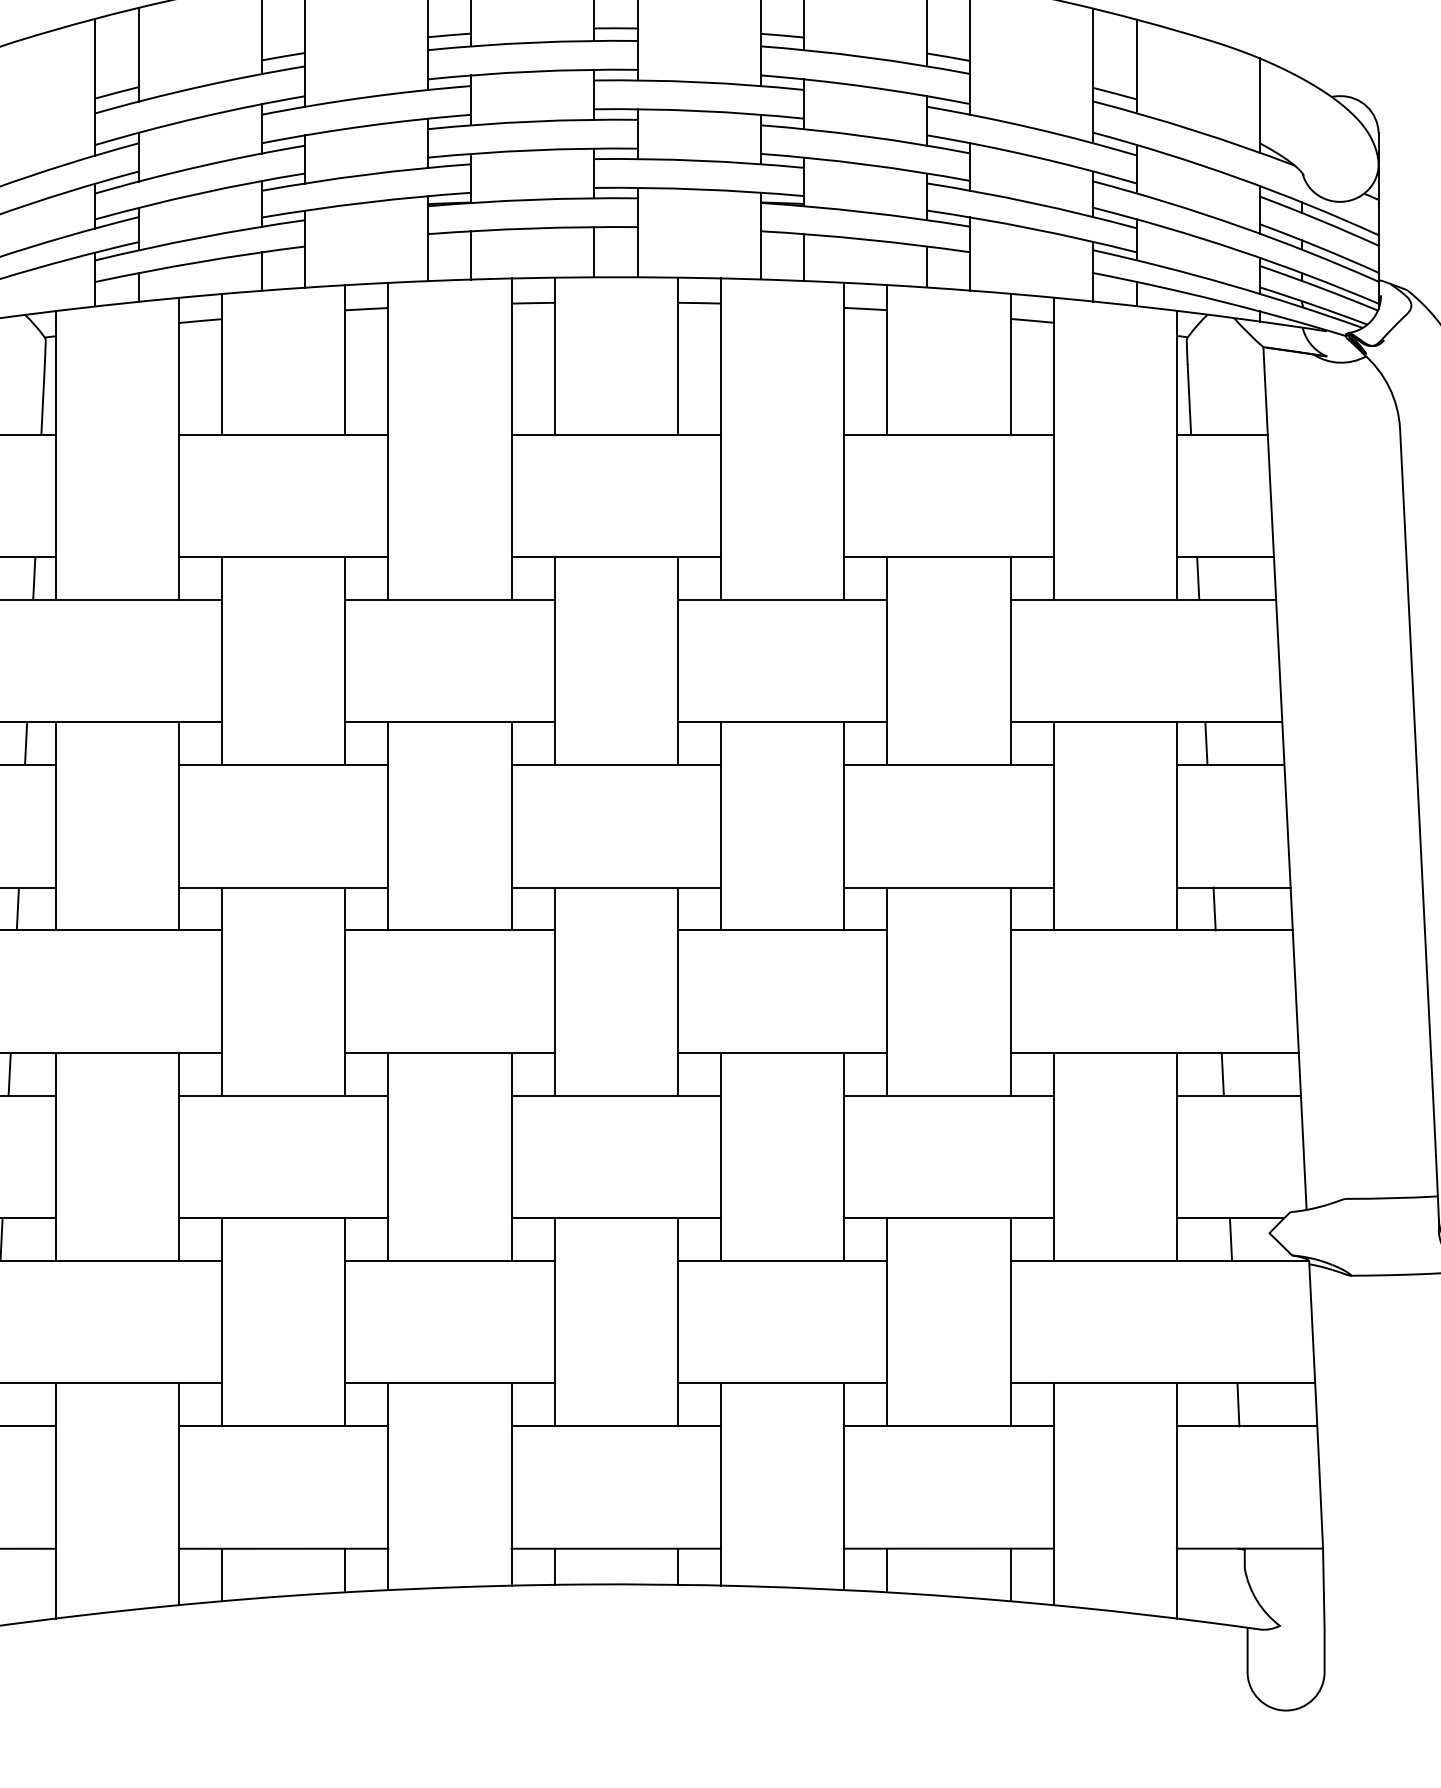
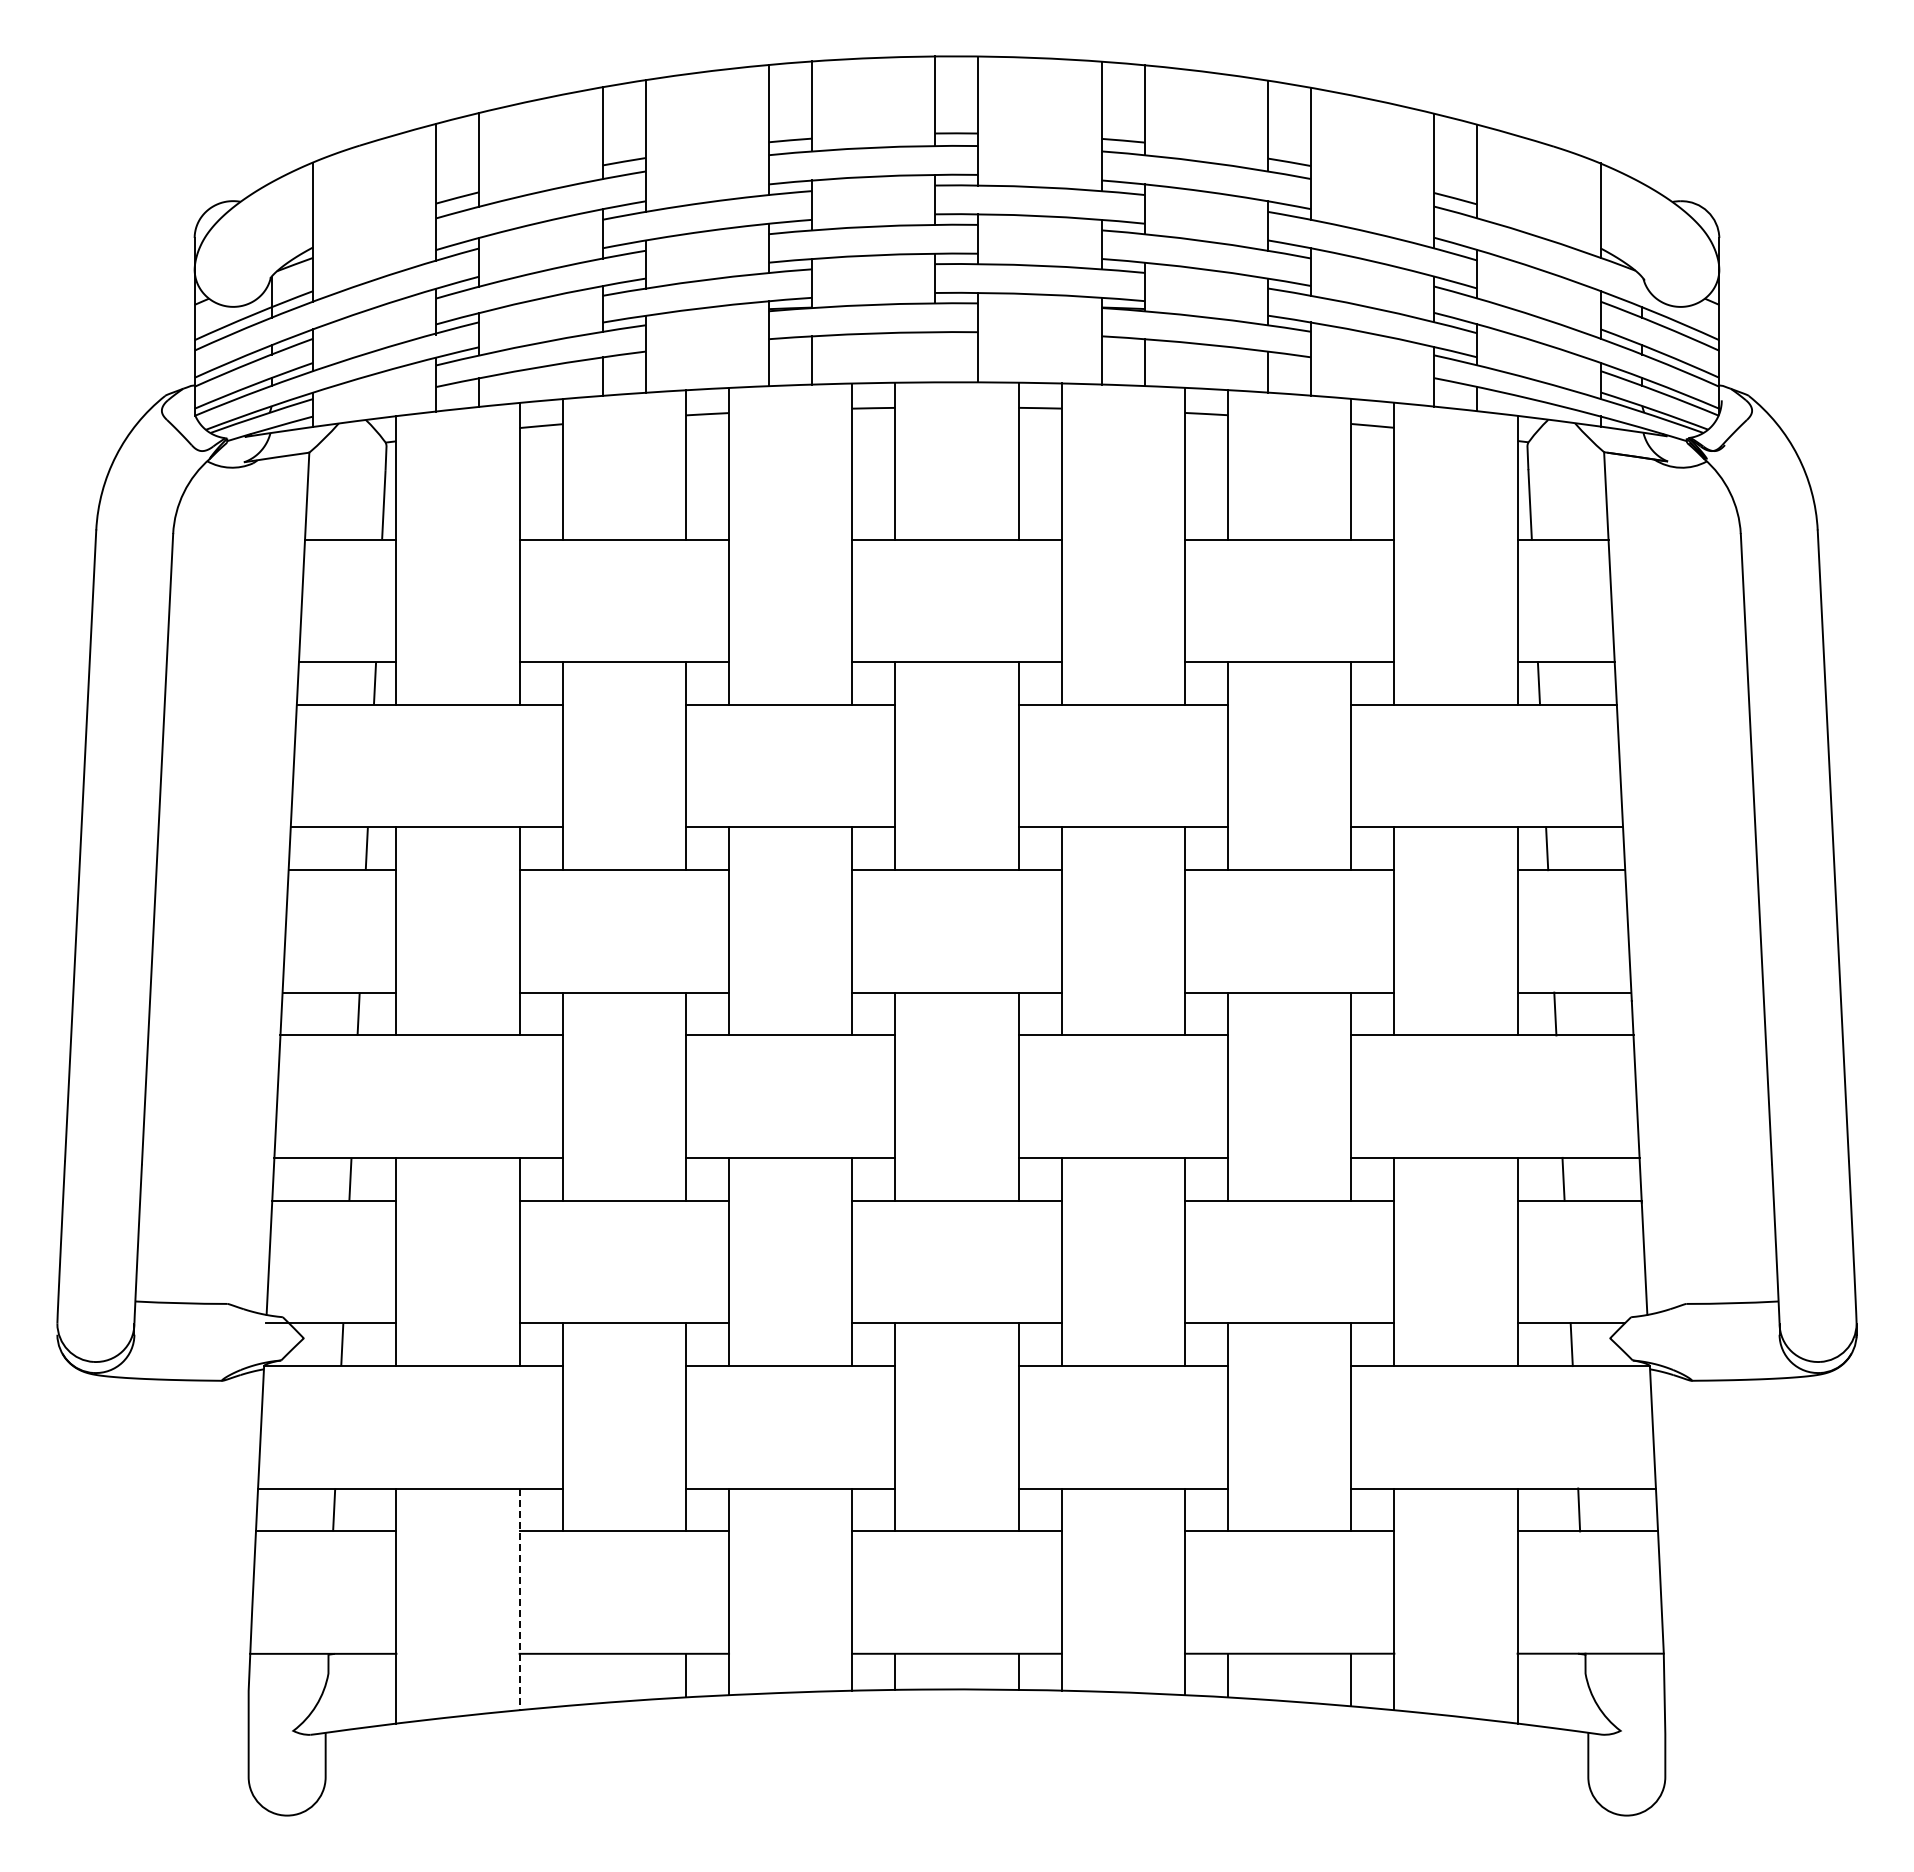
line: (594, 252) -> (935, 357), removed
line: (178, 1494) -> (519, 1599), solid -> dashed
line: (221, 1574) -> (562, 1679), removed

